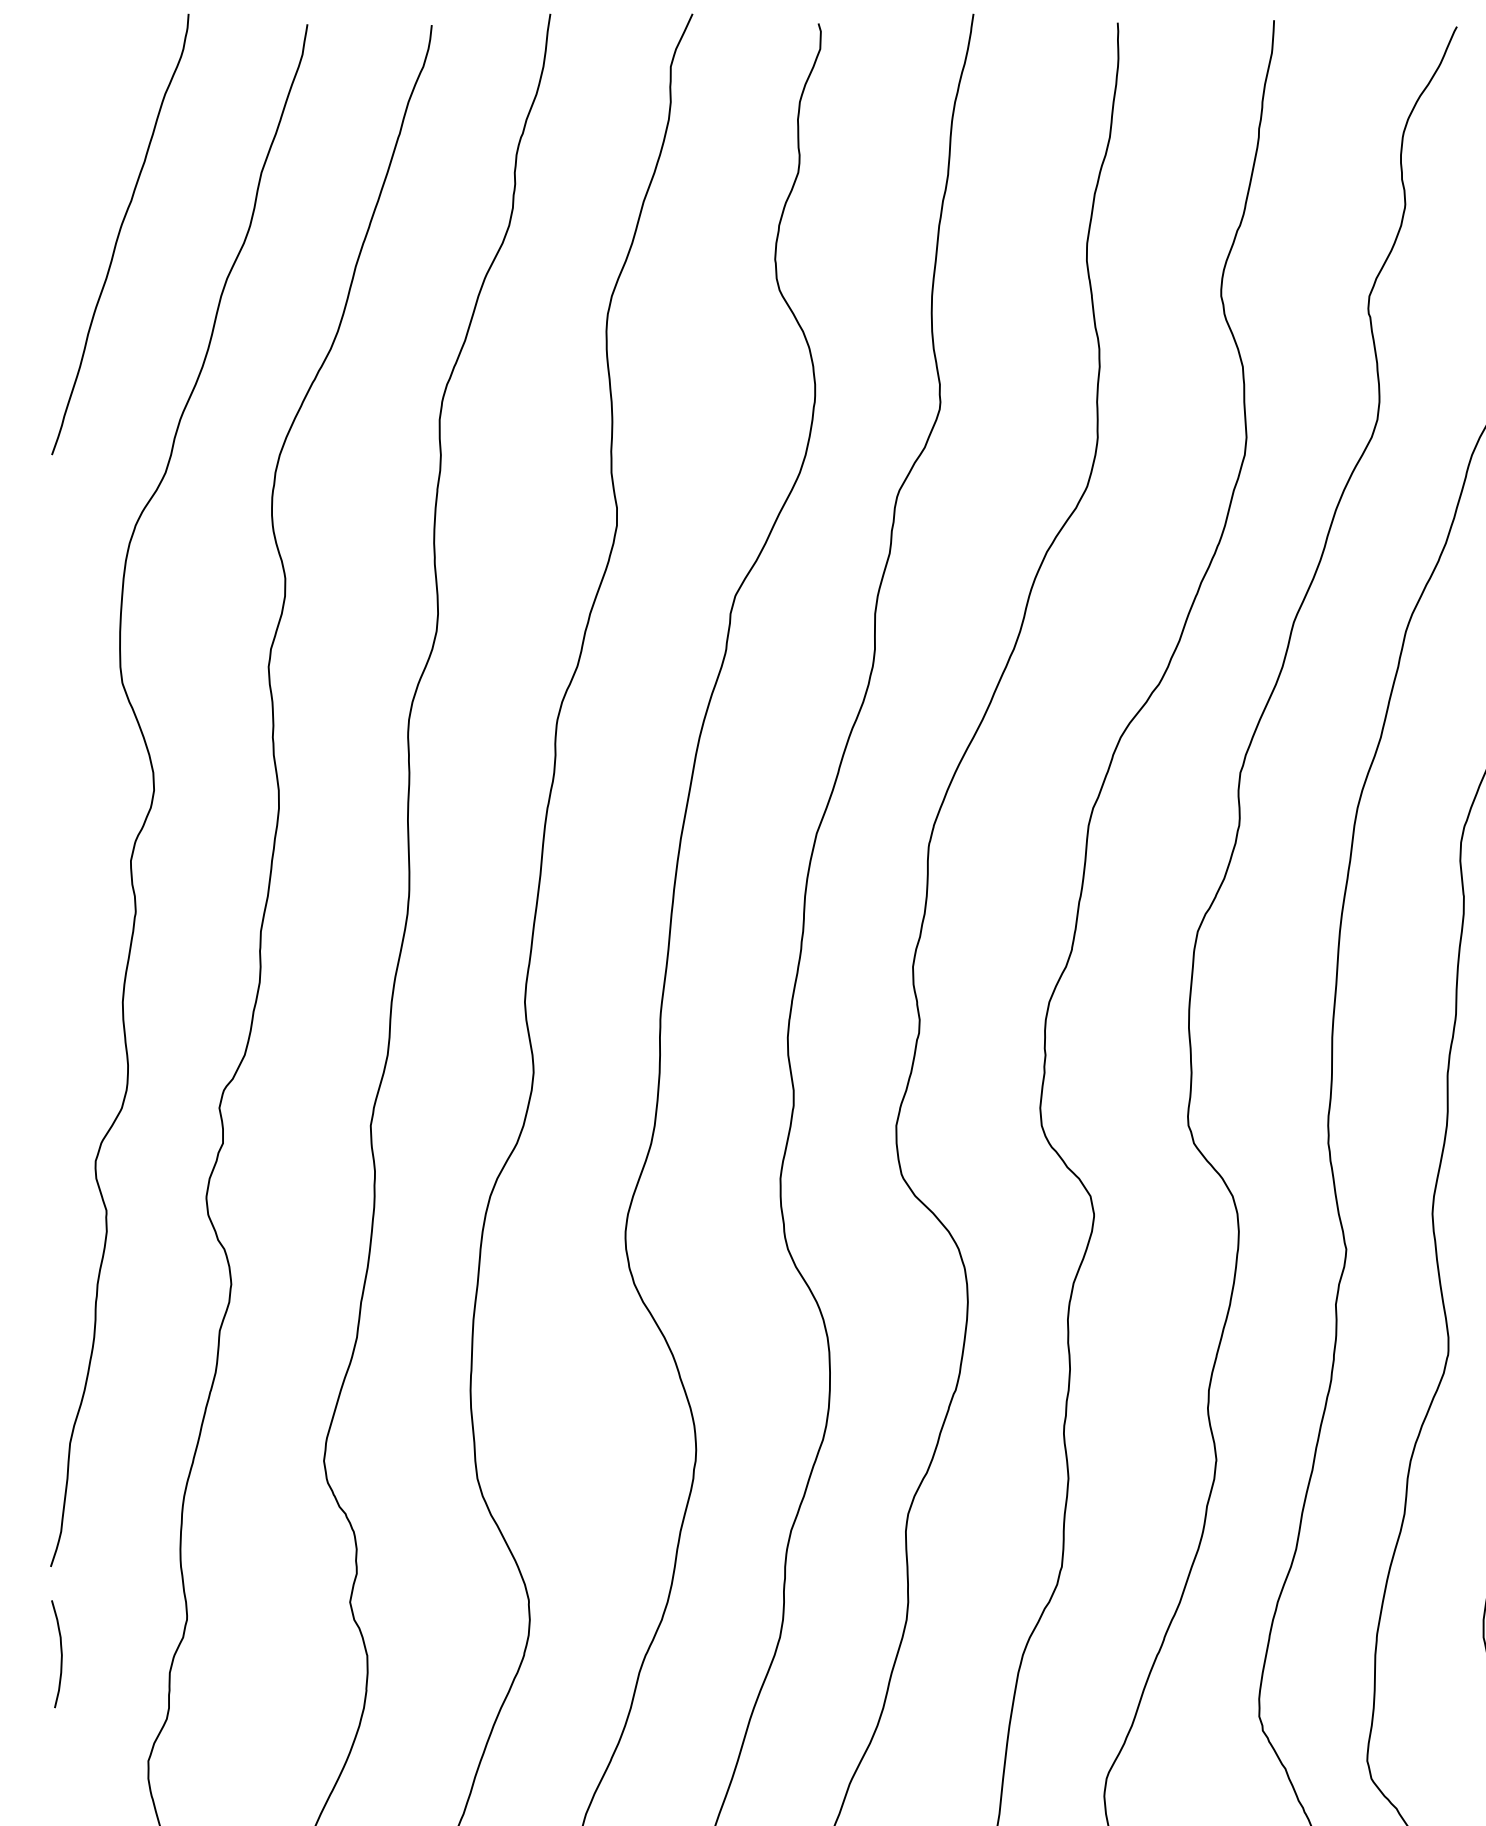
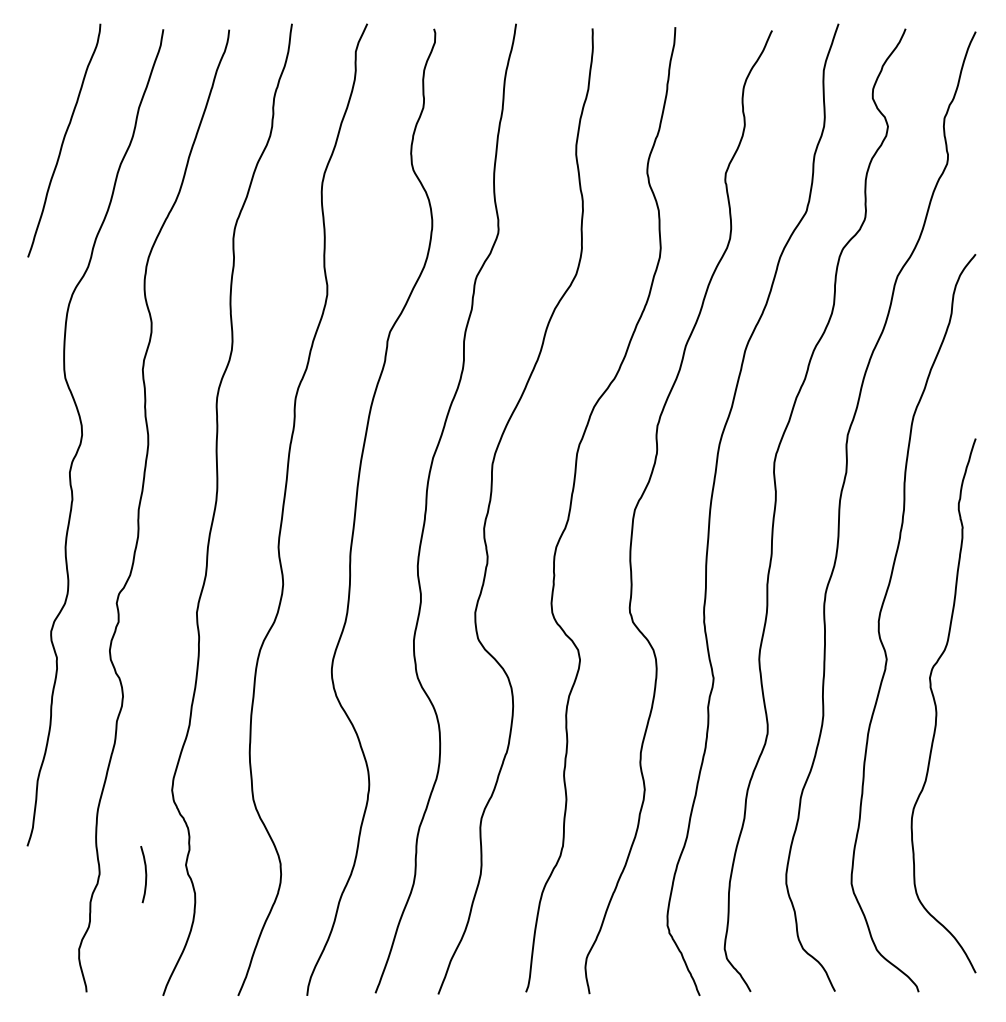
curve: (60, 1654) -> (145, 874), moved

